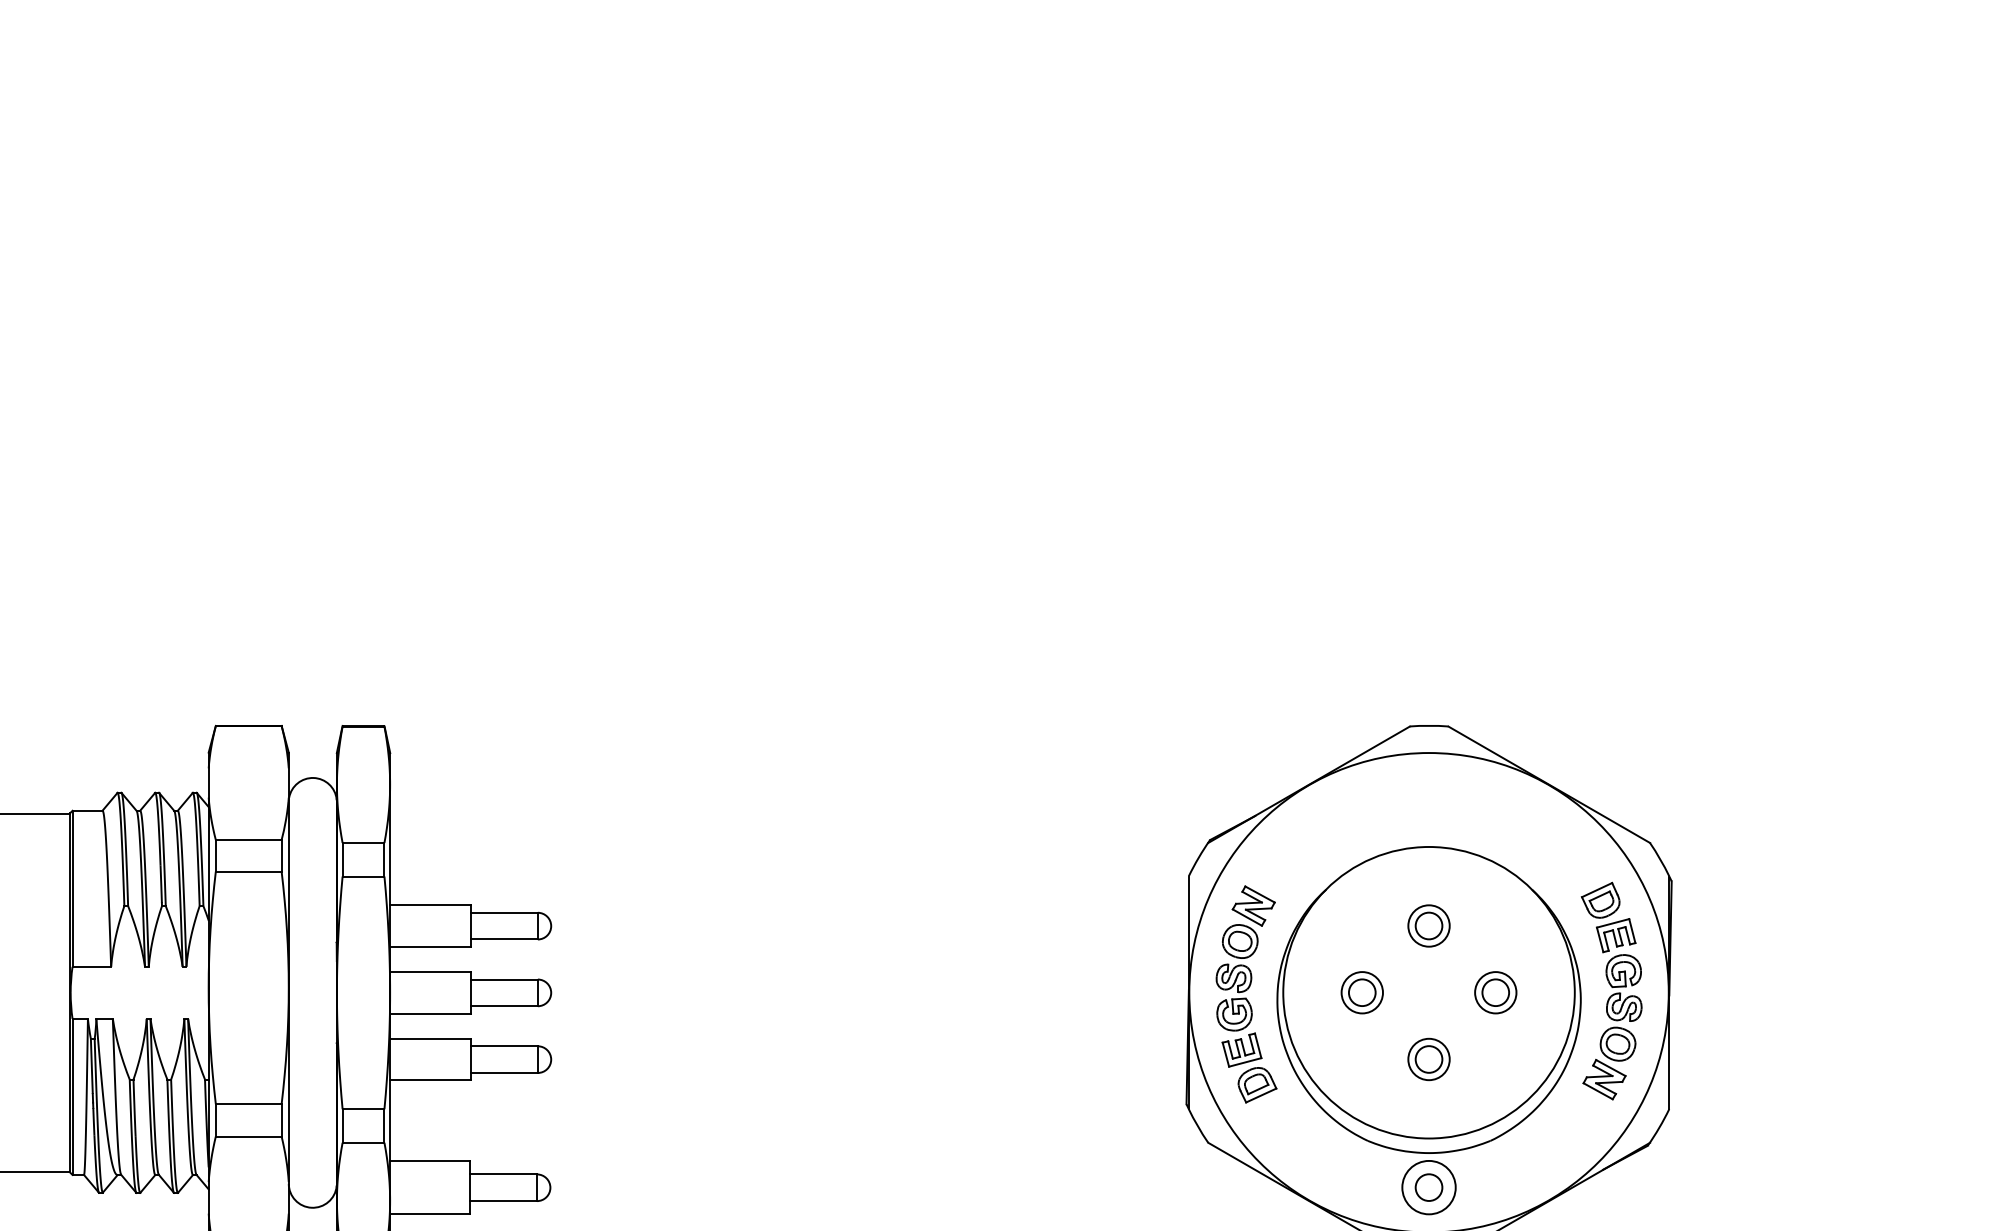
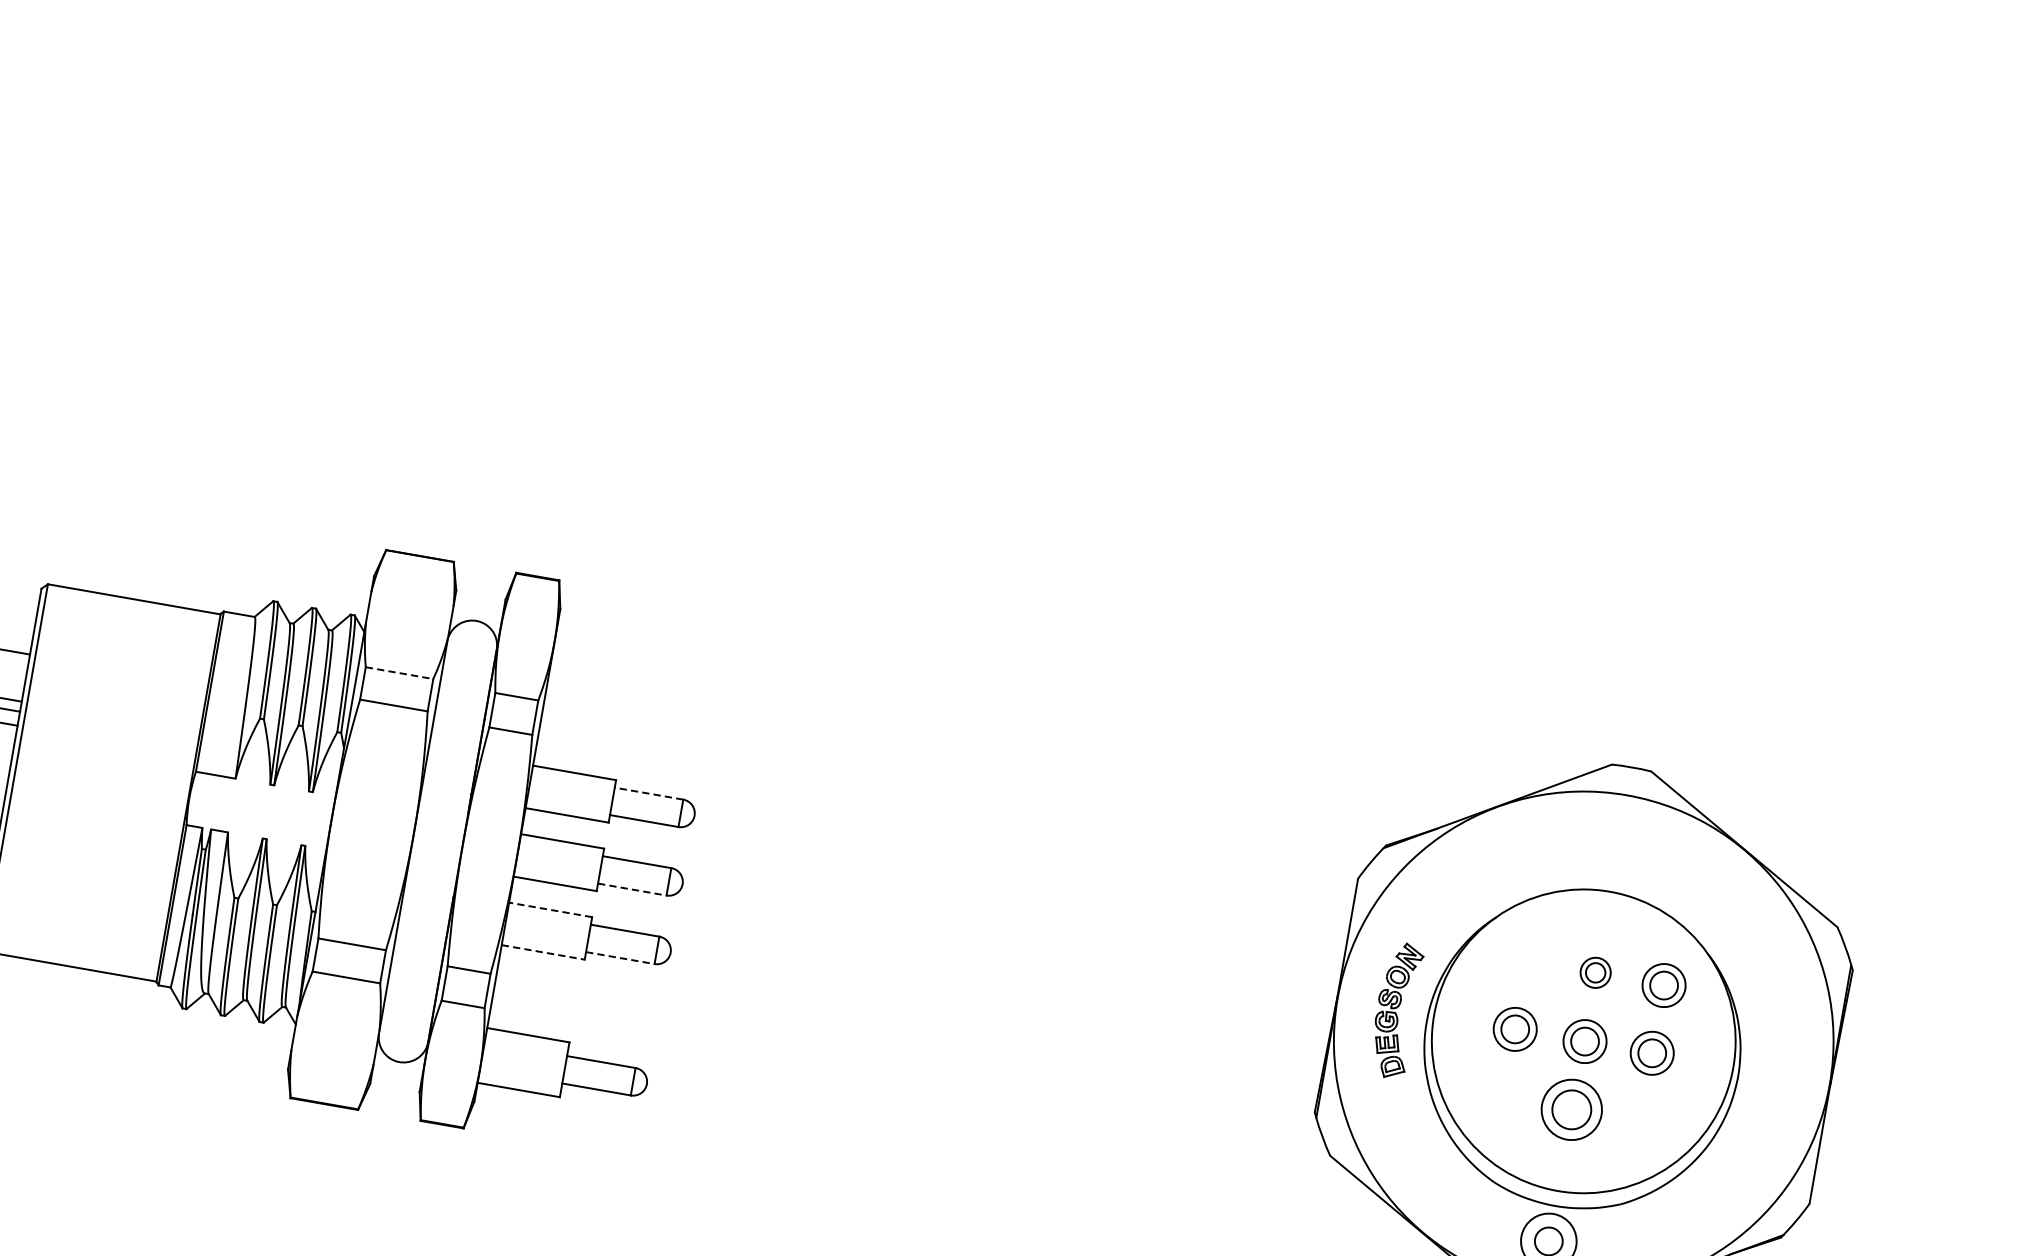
line: (248, 840) -> (399, 673), solid -> dashed
line: (504, 912) -> (649, 793), solid -> dashed
part: (1428, 925) -> (1595, 972), size x0.7
part: (1495, 926) -> (1663, 985), added
part: (1611, 990) -> (1771, 1071), removed
part: (1429, 992) -> (1584, 1041), added
part: (1246, 994) -> (1396, 1010), size x0.6
line: (504, 1006) -> (632, 889), solid -> dashed
line: (430, 1038) -> (550, 909), solid -> dashed
part: (1428, 1059) -> (1571, 1109), size x1.4
line: (504, 1072) -> (620, 957), solid -> dashed
line: (431, 1080) -> (544, 952), solid -> dashed

